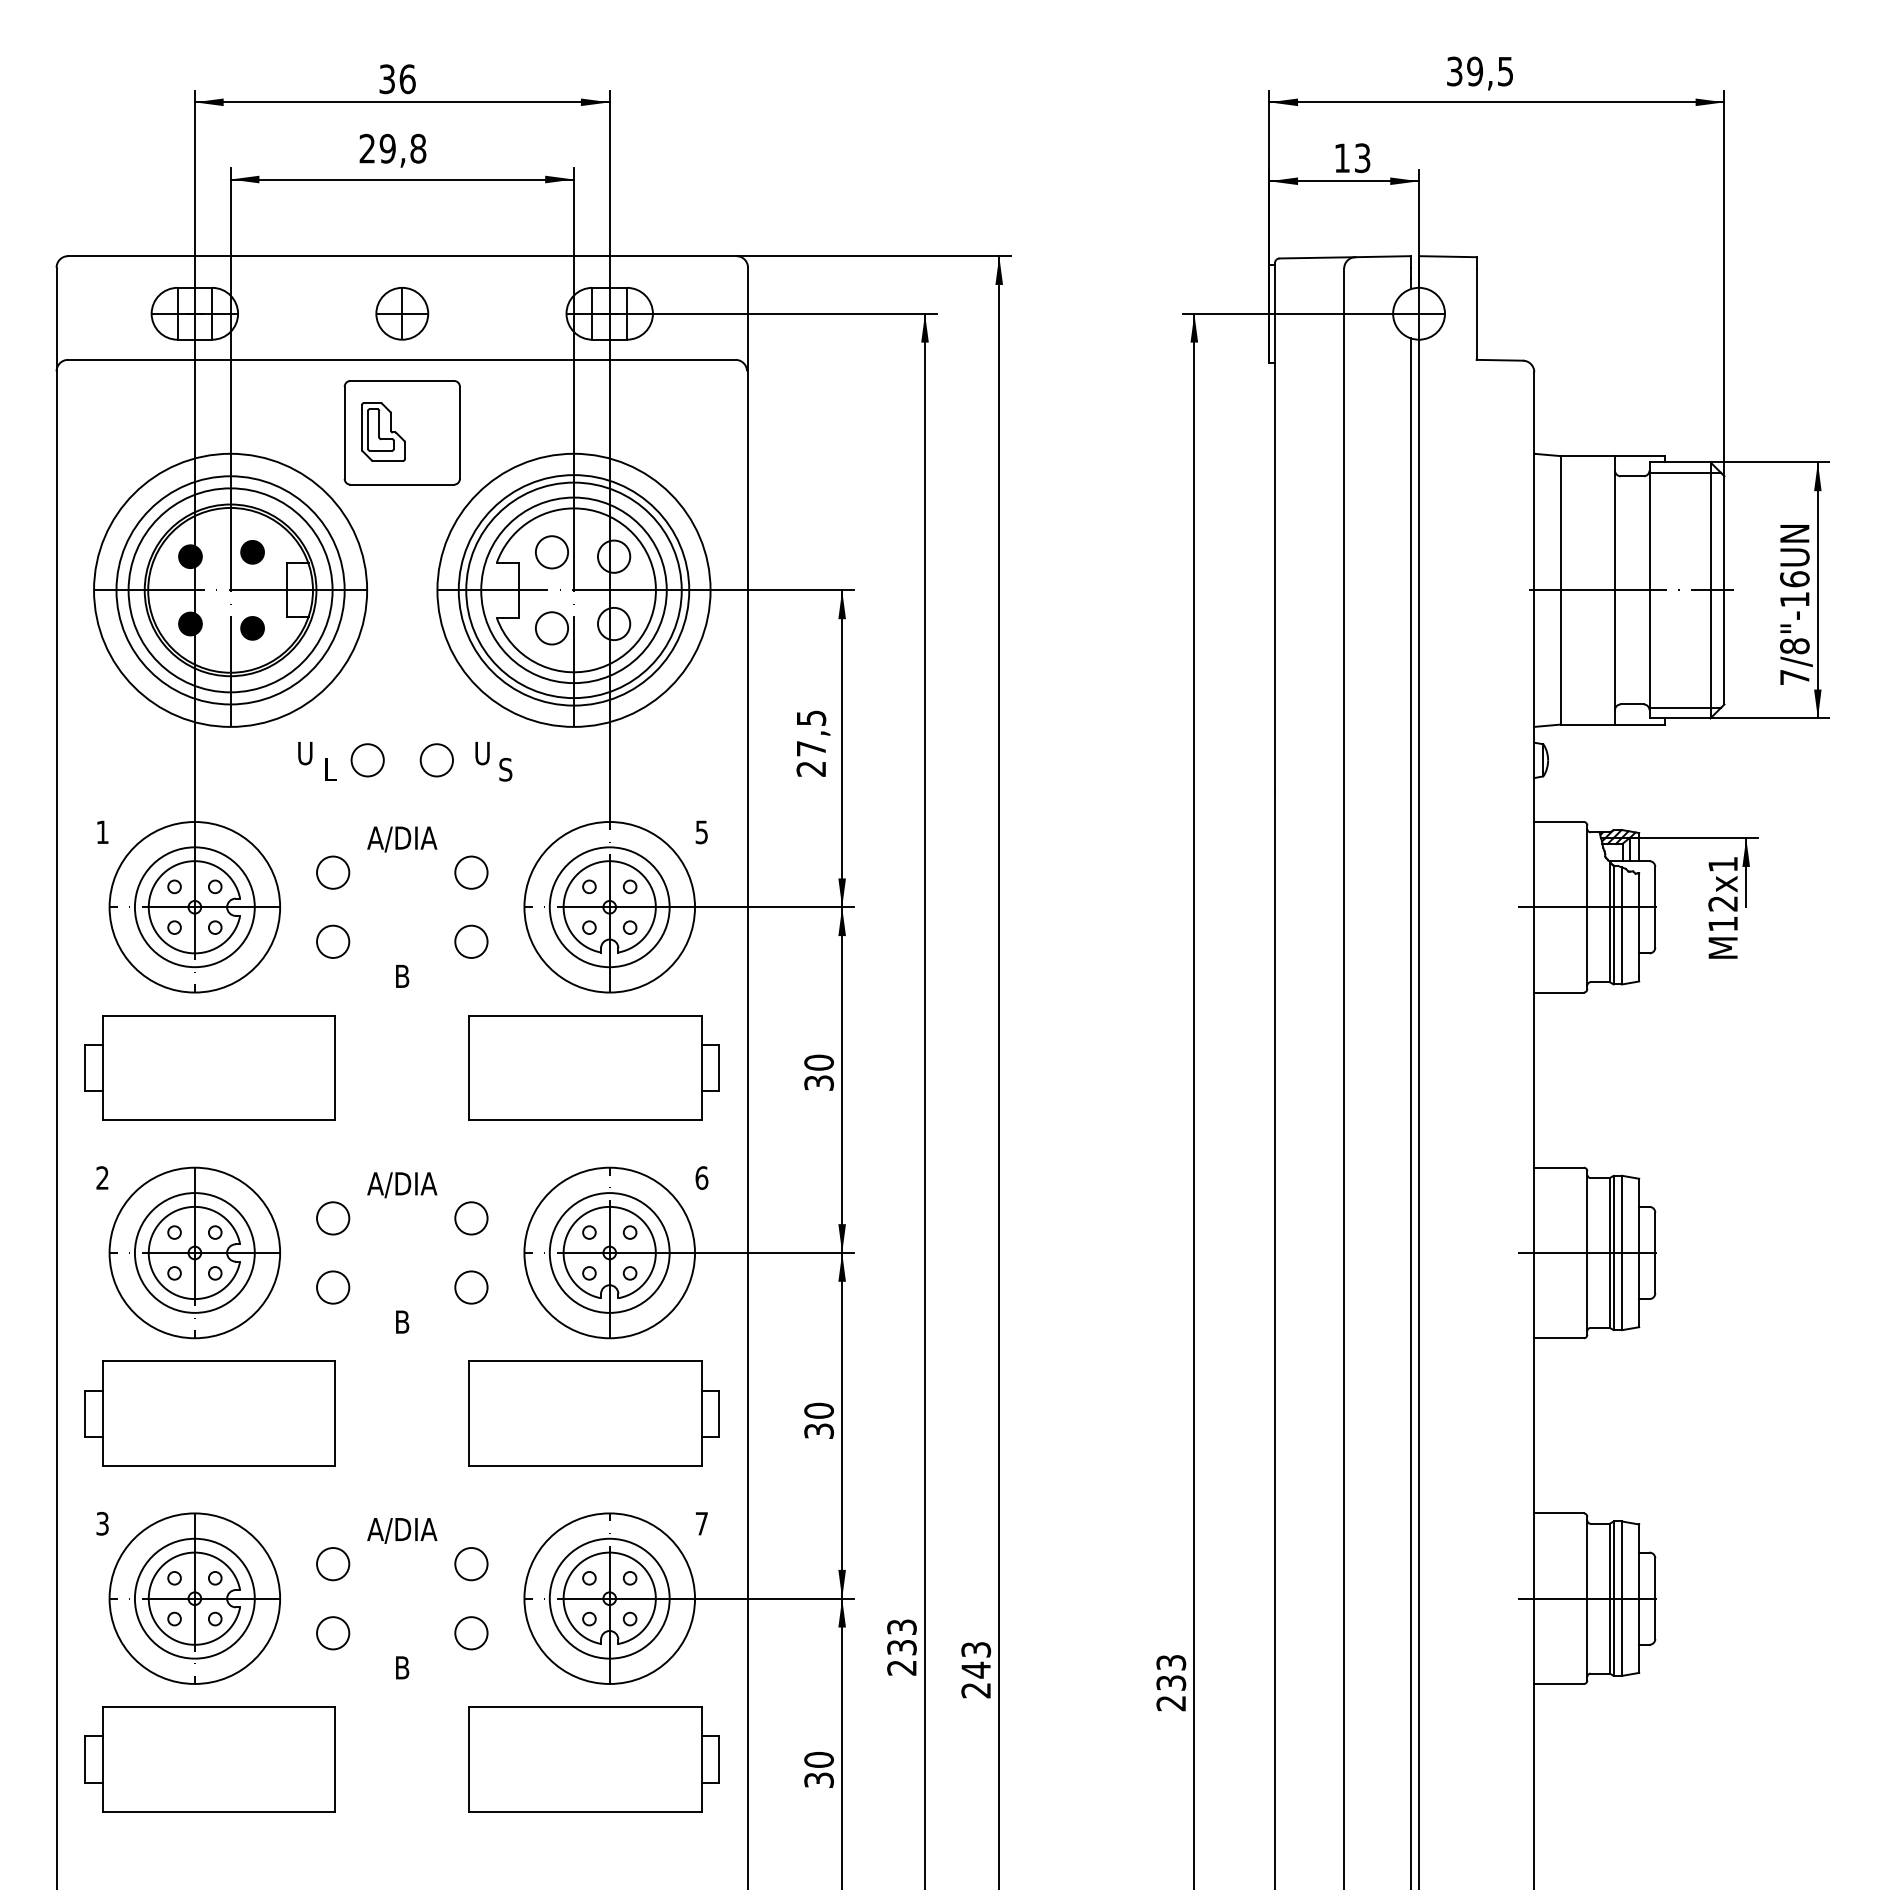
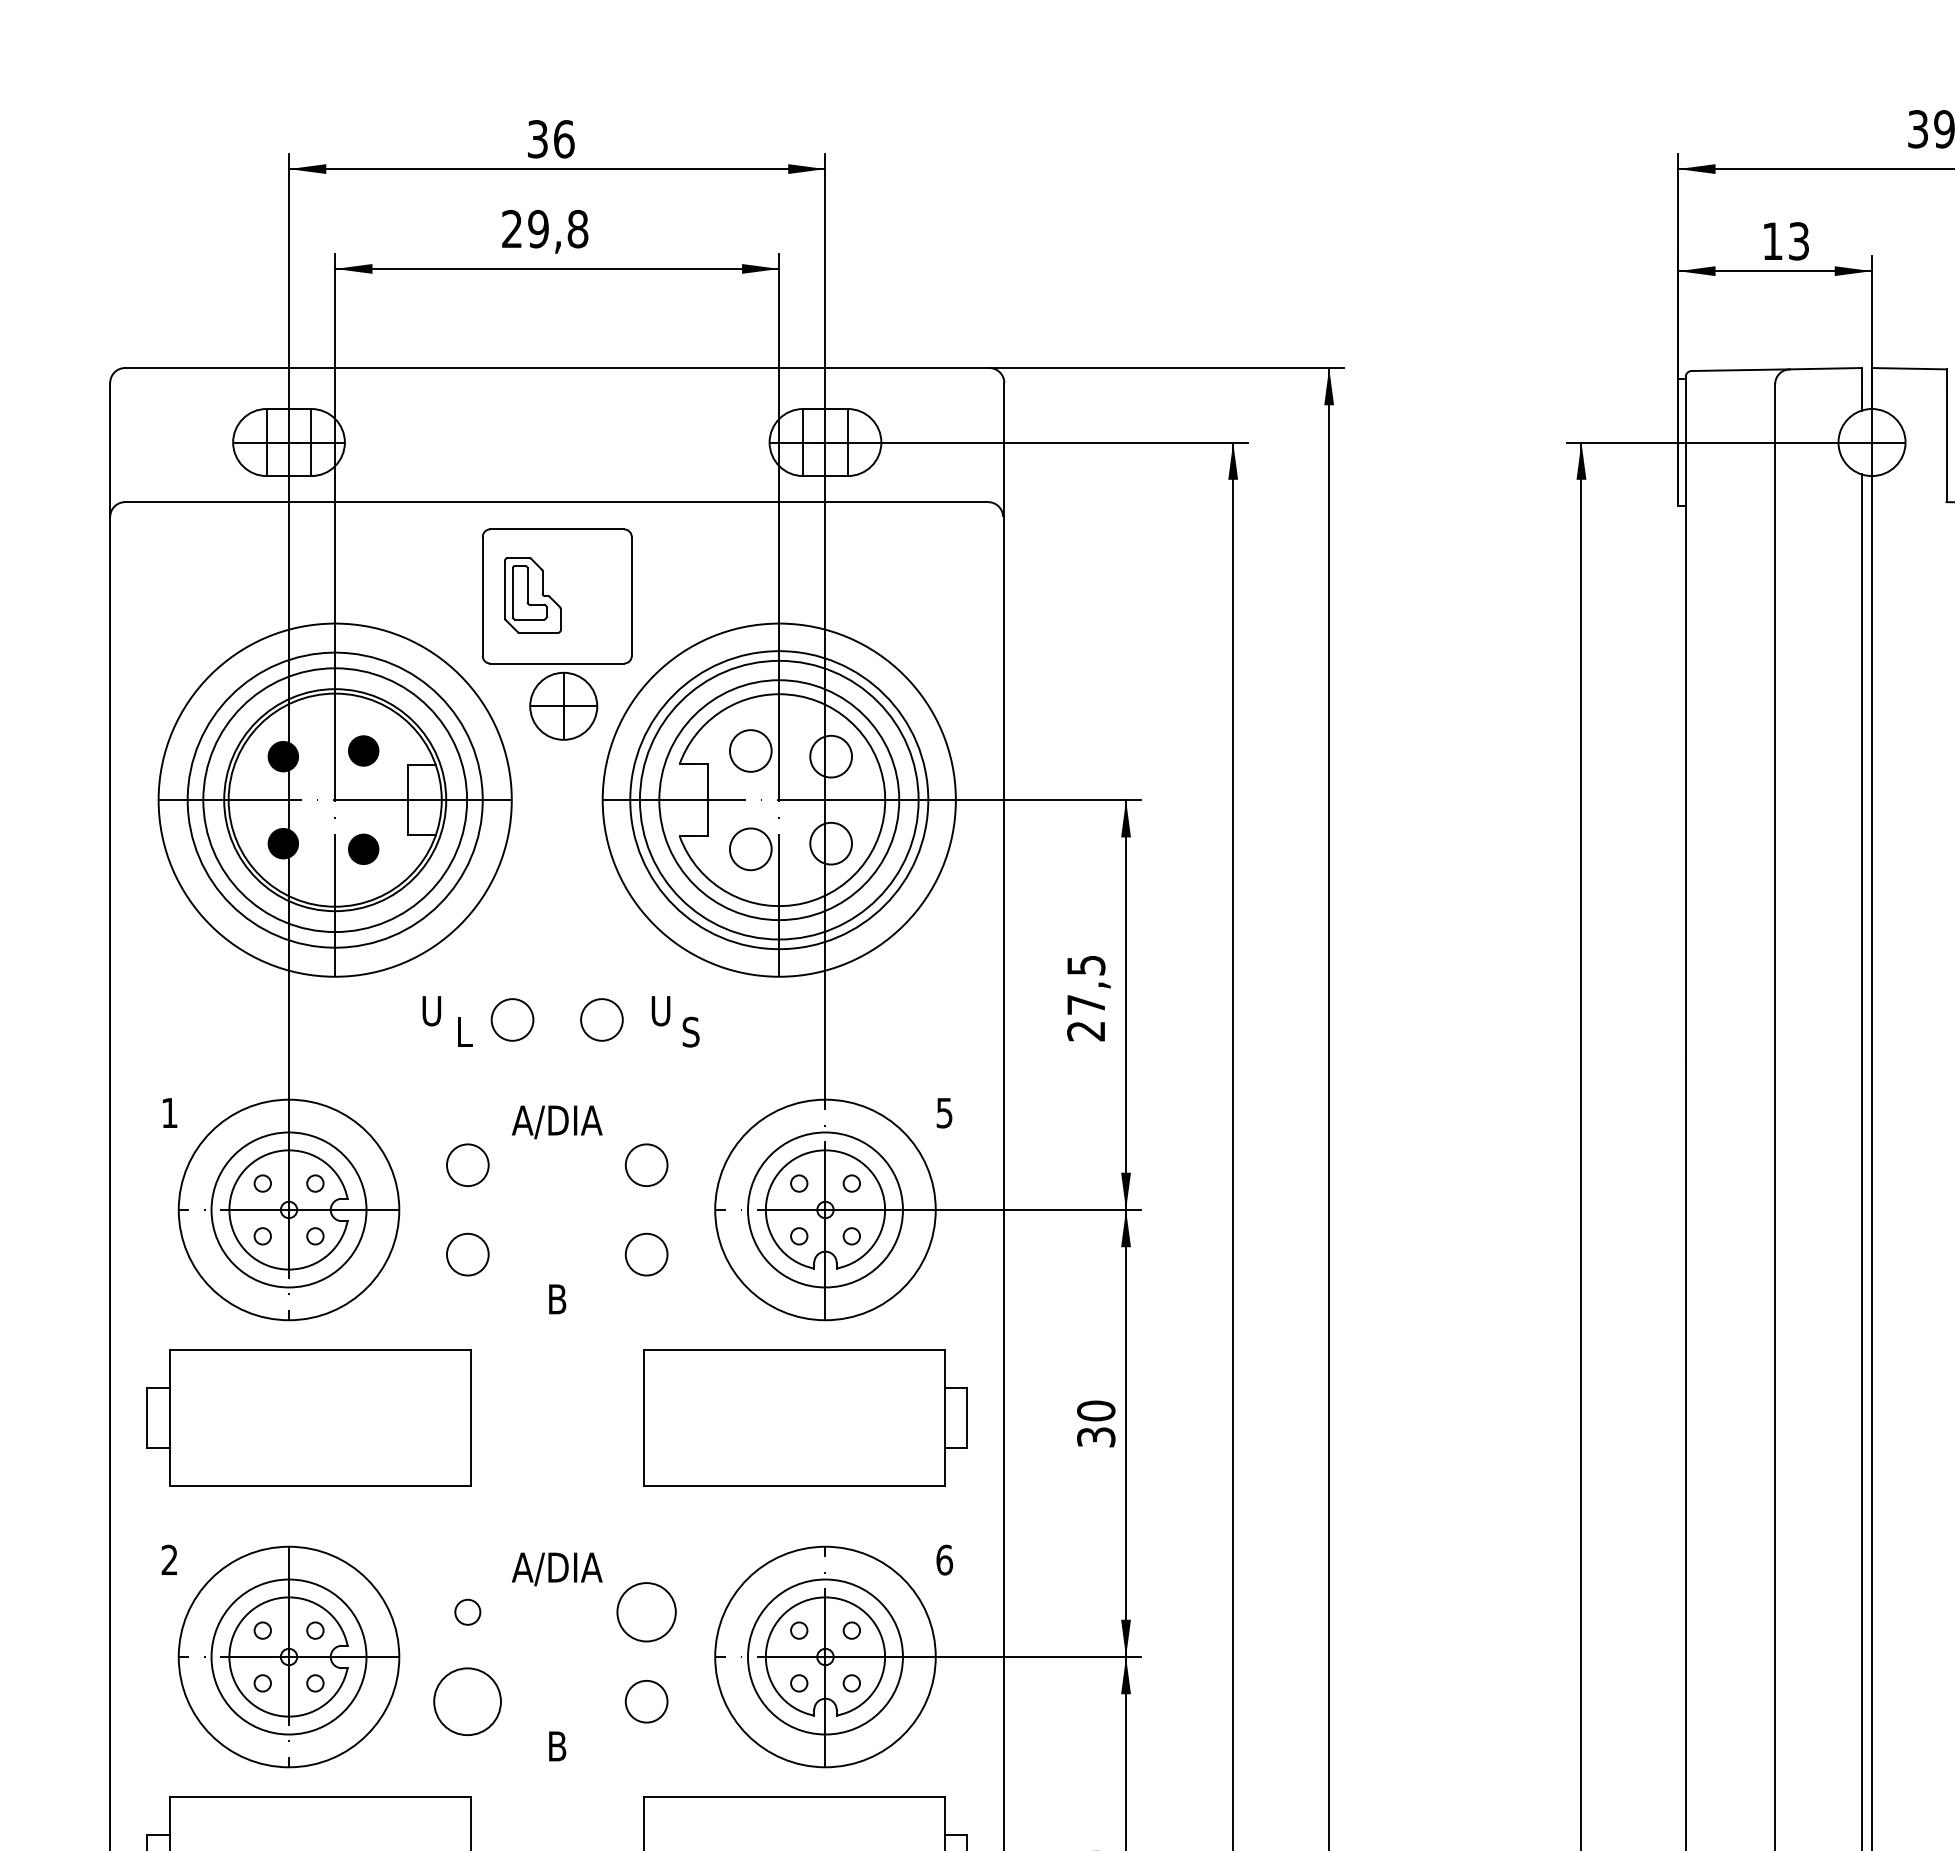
part: (402, 313) -> (563, 705), moved
circle: (333, 1218) -> (468, 1612), size x0.6
circle: (471, 1218) -> (646, 1612), size x1.4
circle: (333, 1287) -> (468, 1701), size x1.6

